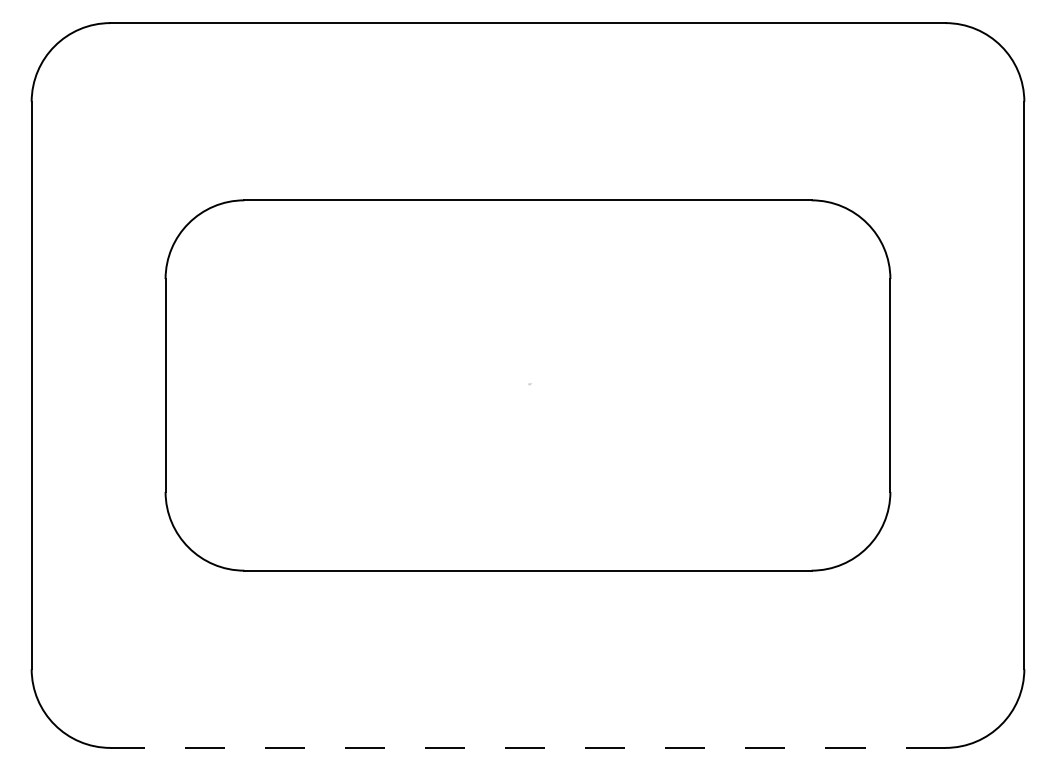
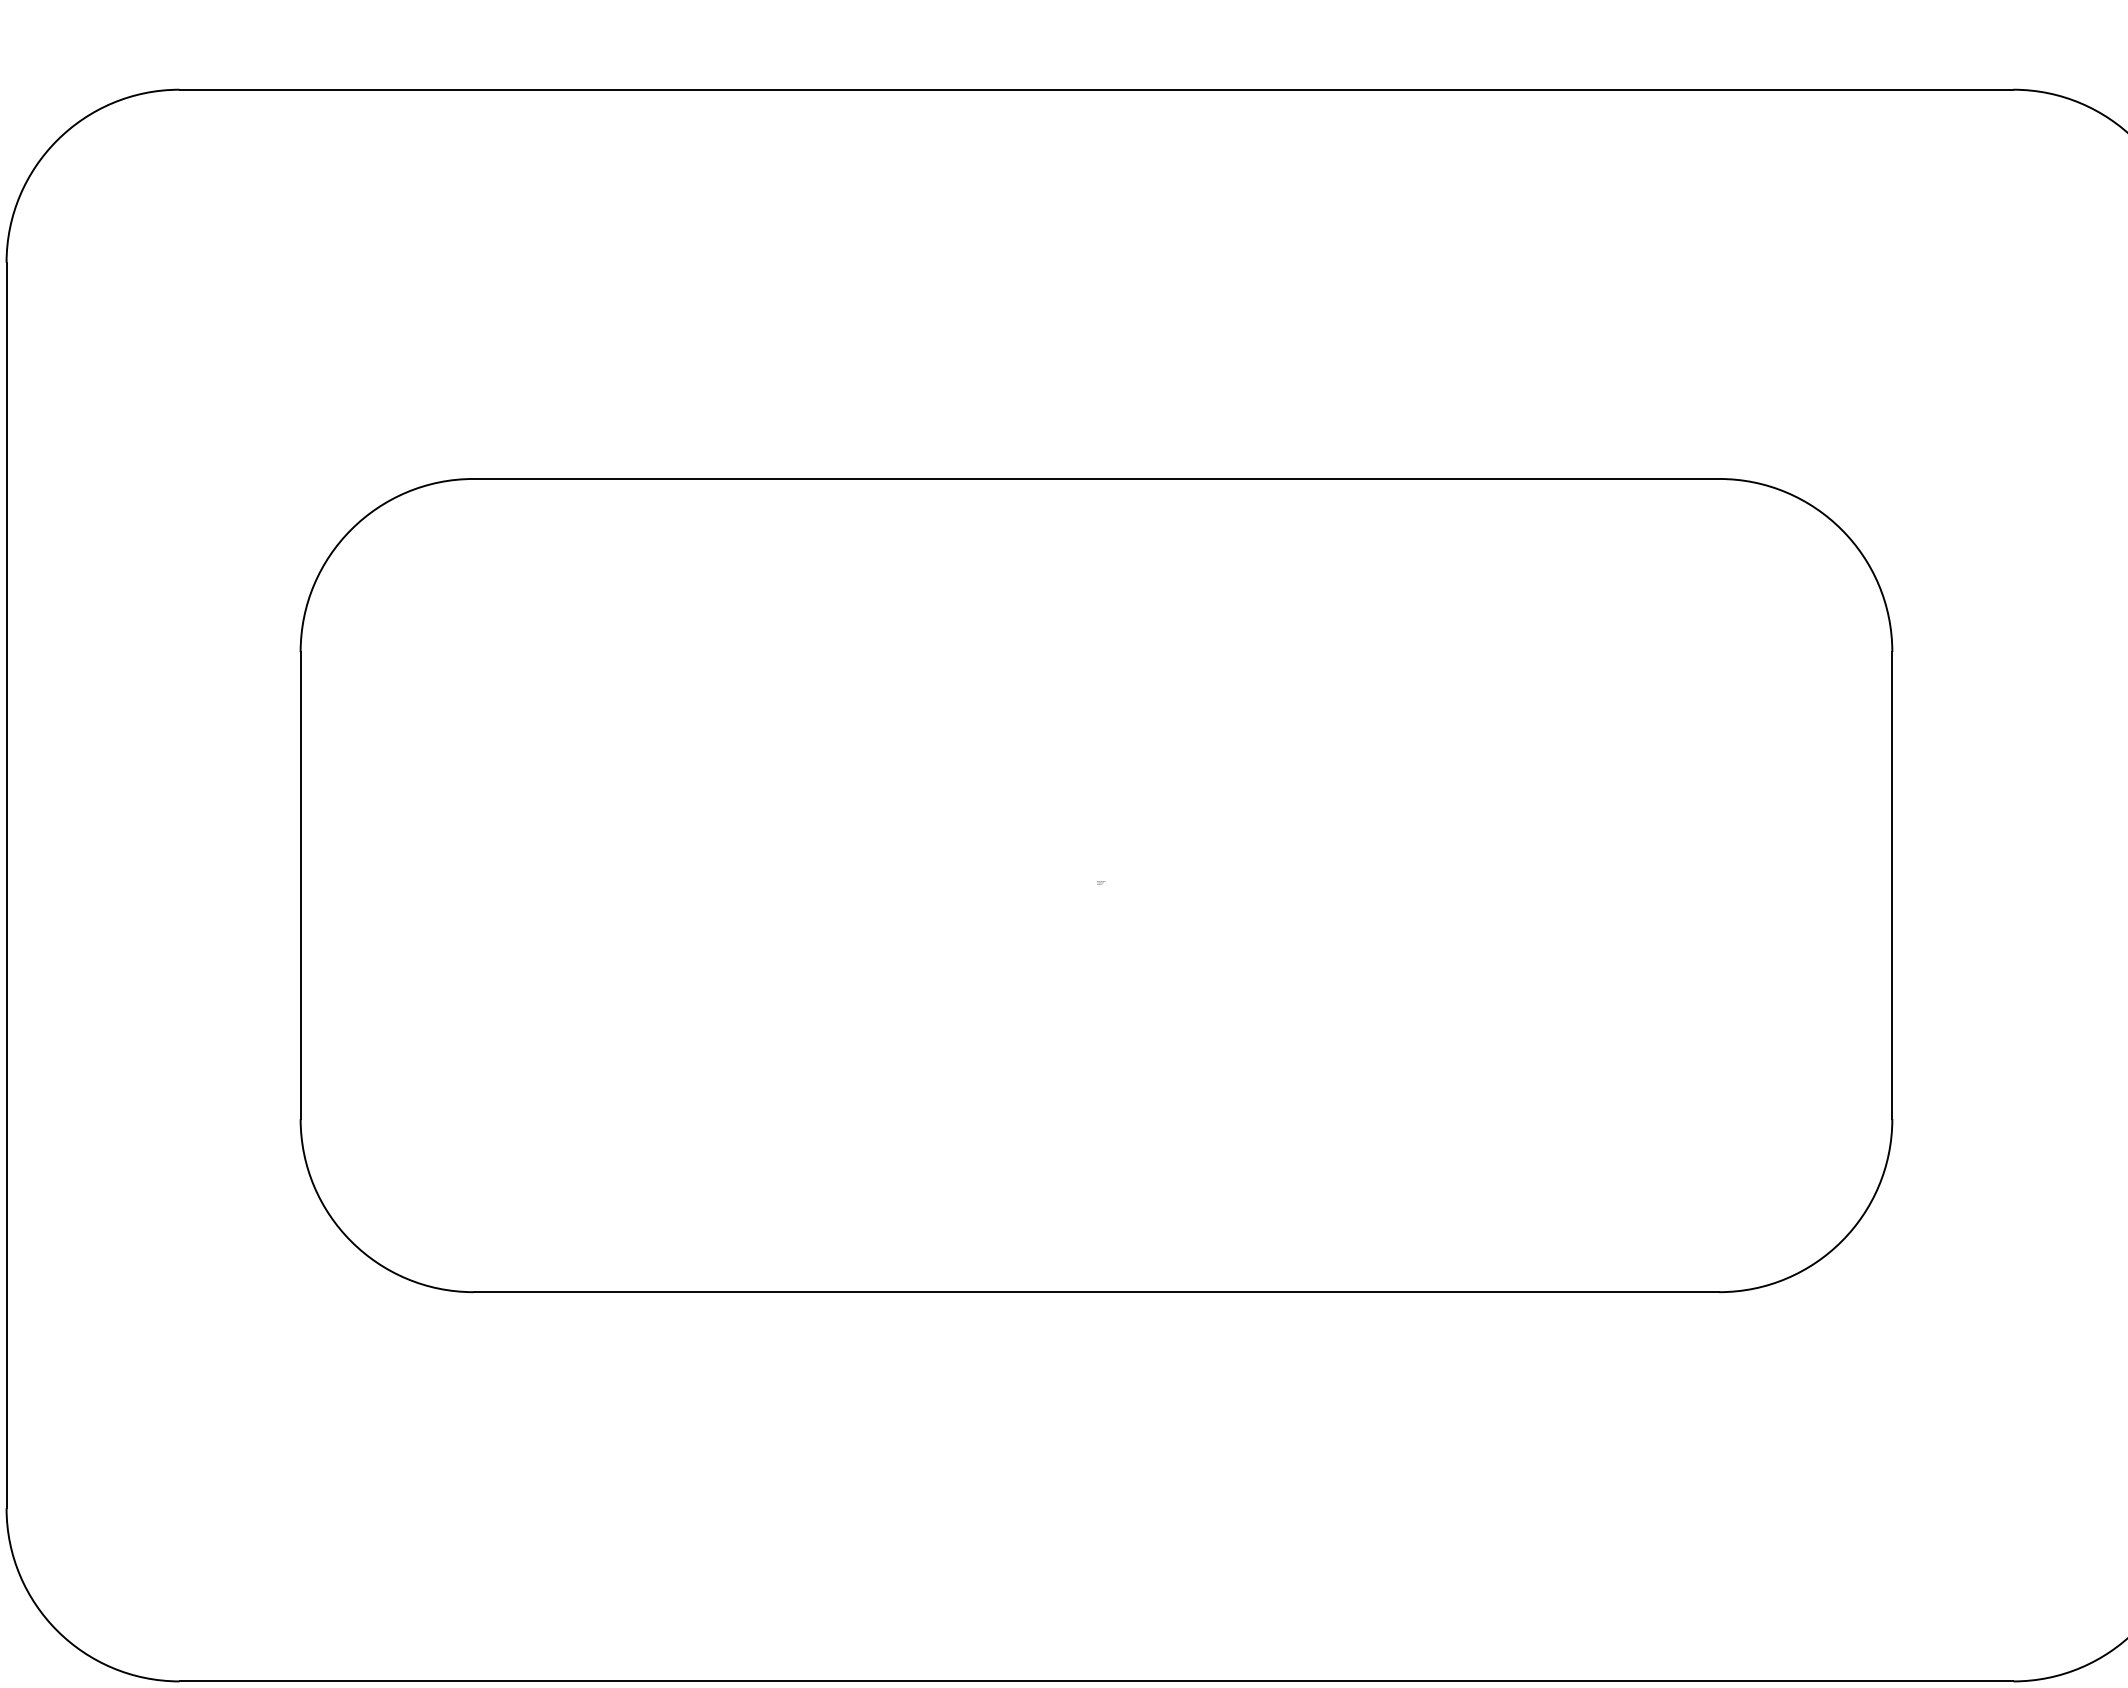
line: (528, 747) -> (1097, 1680), dashed -> solid

